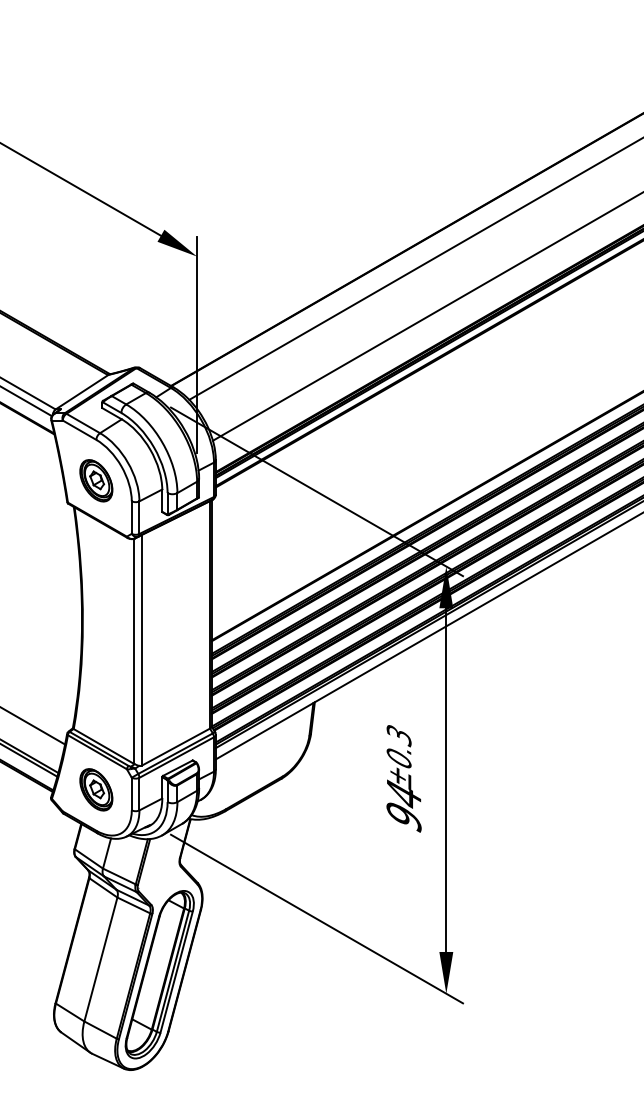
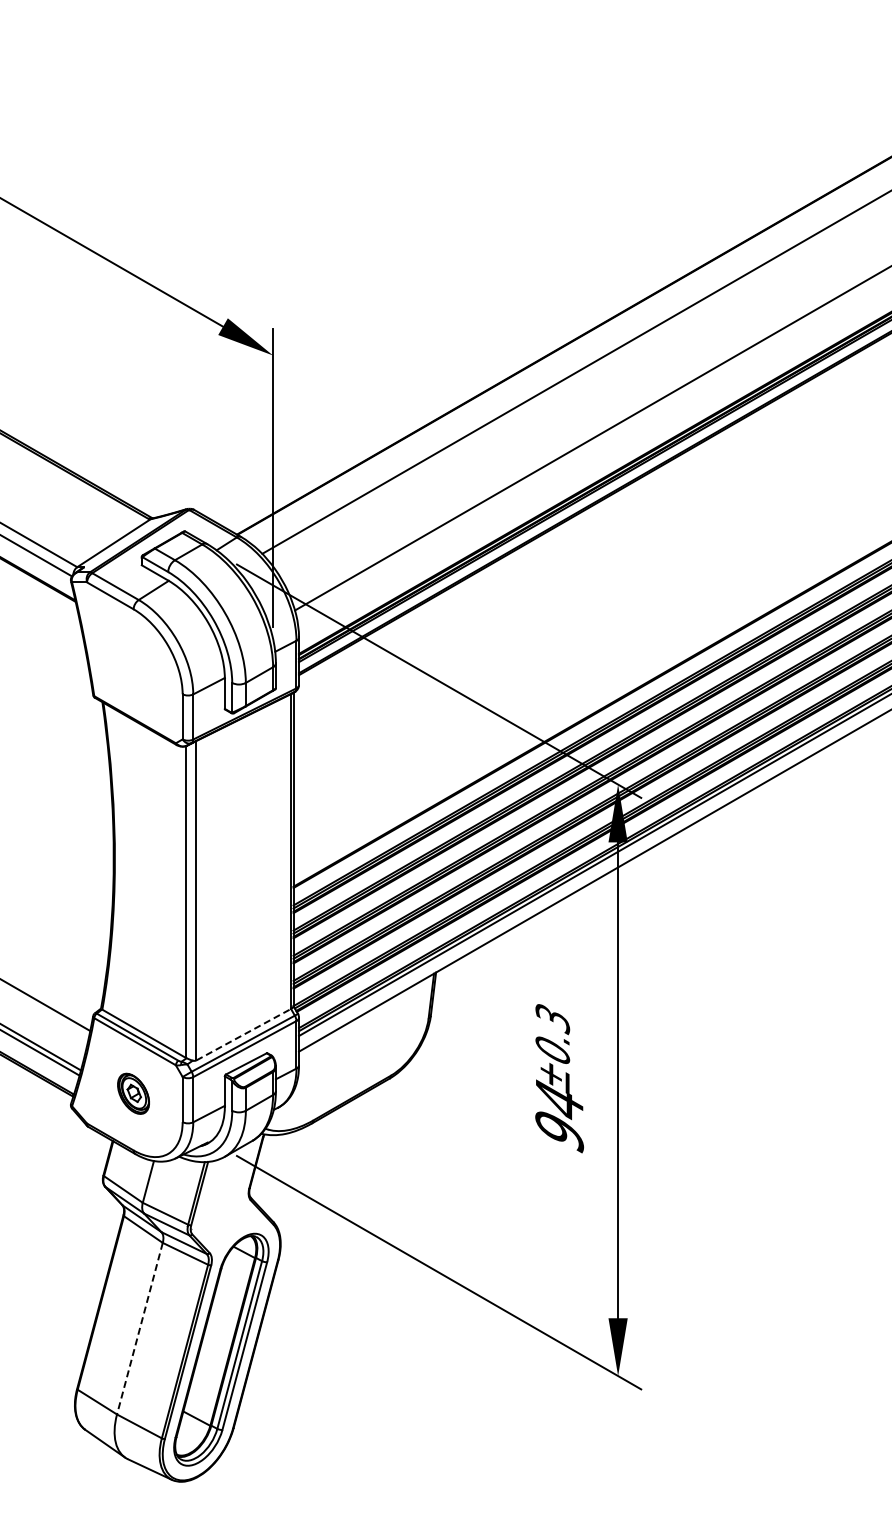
part: (96, 480) -> (133, 665), removed
line: (175, 747) -> (243, 1034), solid -> dashed
part: (96, 789) -> (133, 1093), size x0.7
line: (100, 959) -> (139, 1328), solid -> dashed

